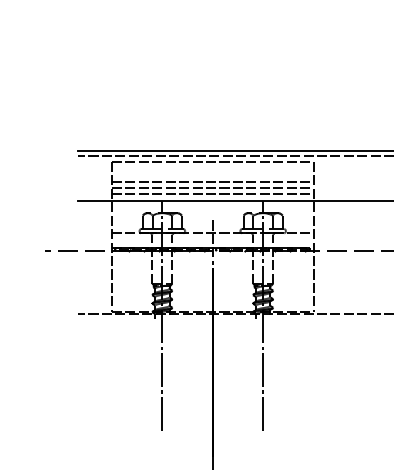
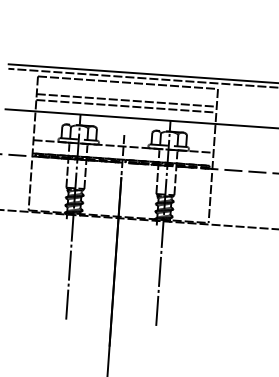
line: (212, 194) -> (125, 111), removed

